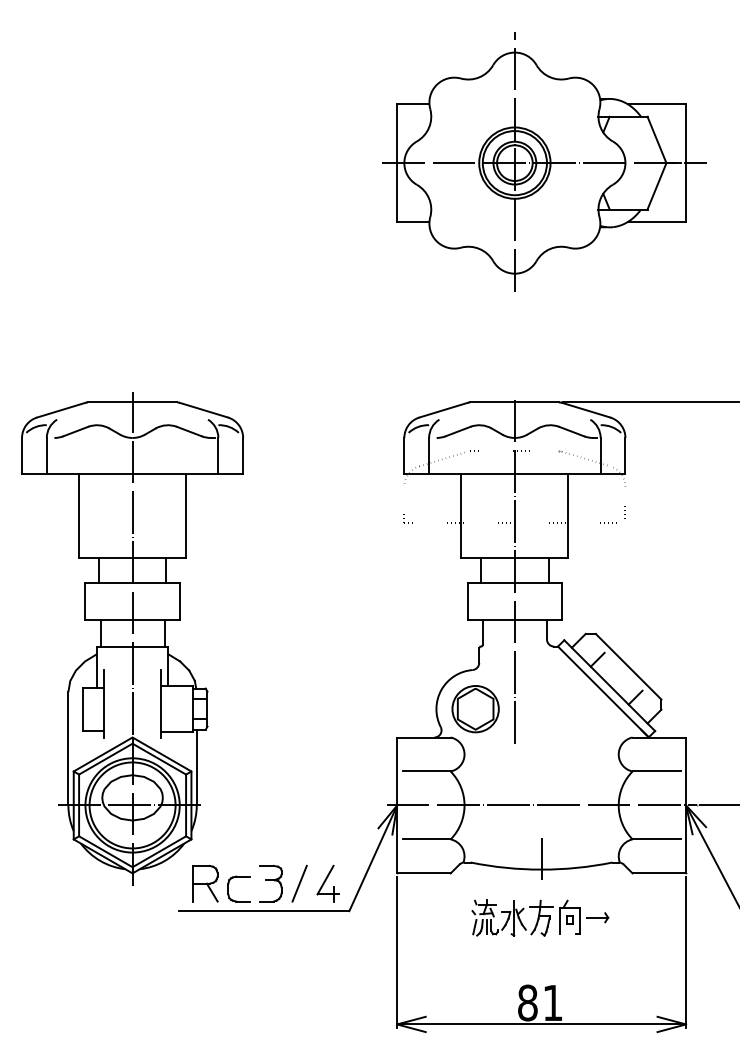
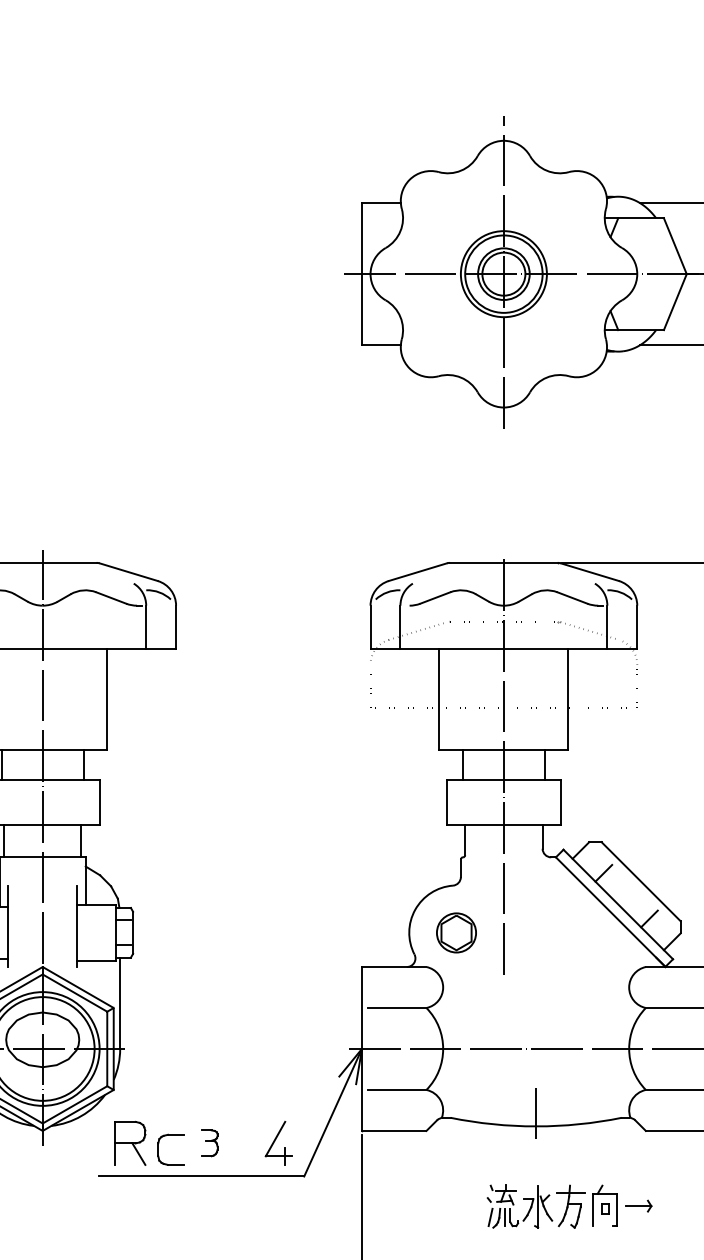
part: (475, 709) -> (456, 933), size x0.7
part: (270, 883) -> (209, 1143), size x0.6
line: (299, 883) -> (244, 1143), removed
part: (540, 917) -> (569, 1205), moved

